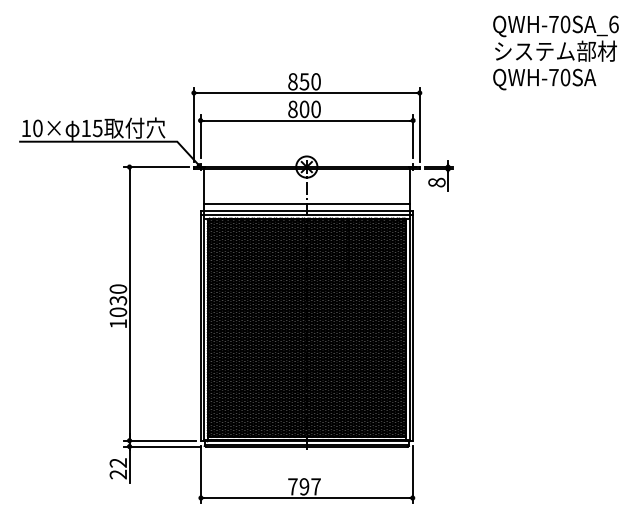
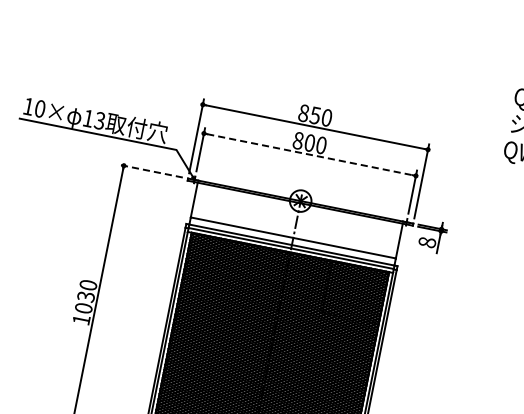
line: (307, 120) -> (310, 154), solid -> dashed
text: (97, 127) -> (99, 119), 15 -> 13
line: (155, 167) -> (149, 171), solid -> dashed

